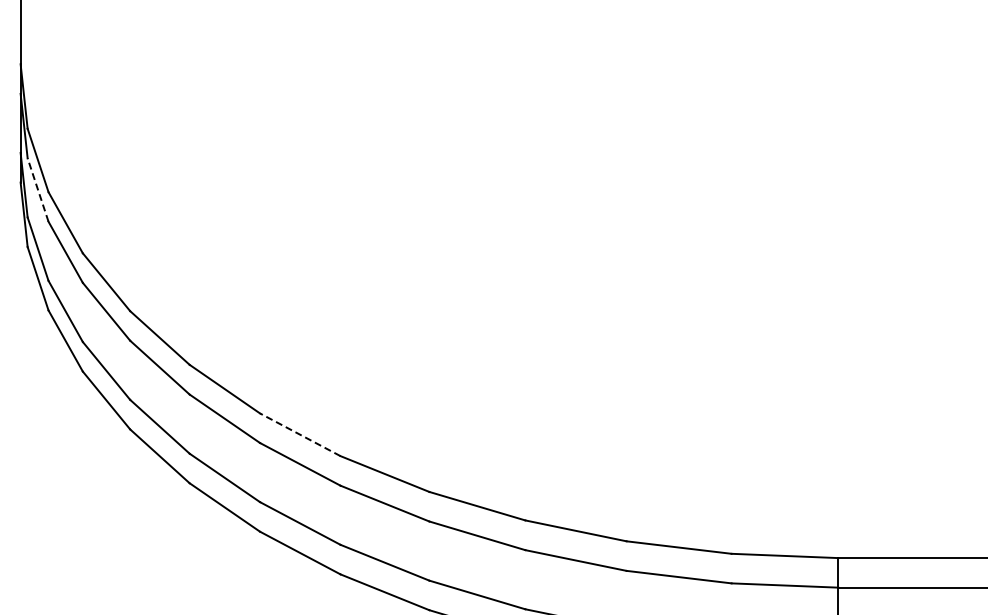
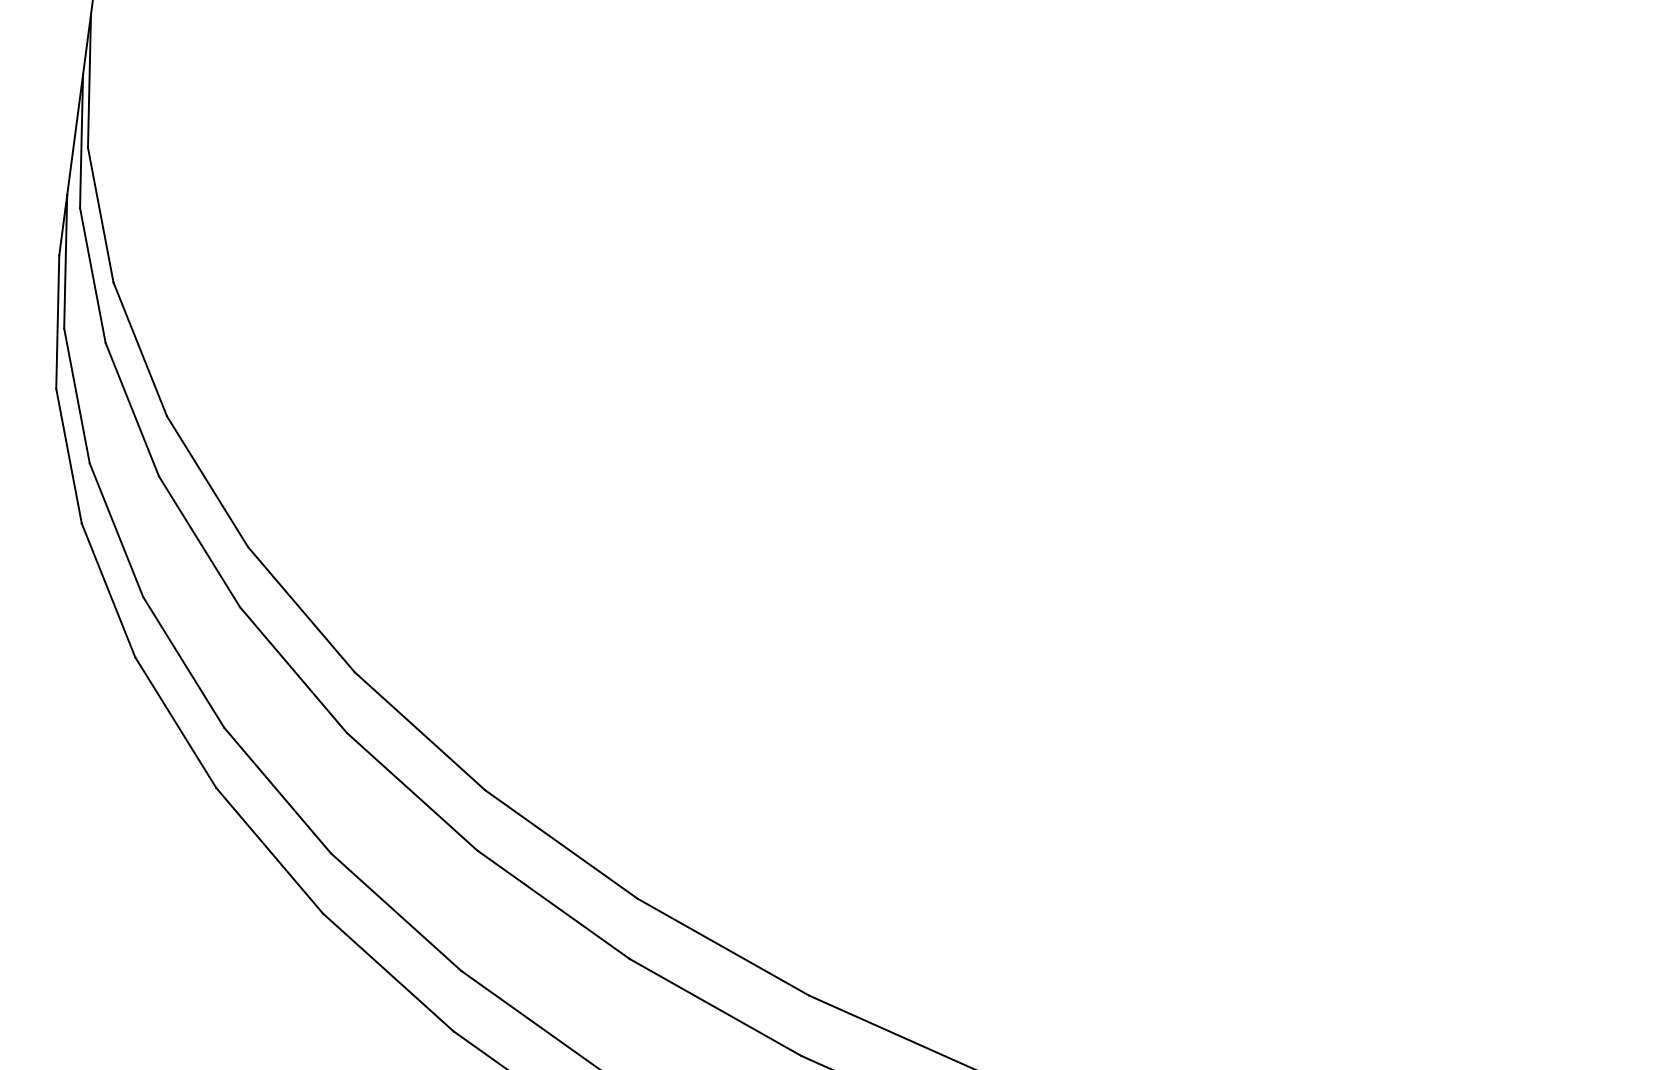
line: (37, 189) -> (91, 274), dashed -> solid
line: (300, 434) -> (561, 843), dashed -> solid

